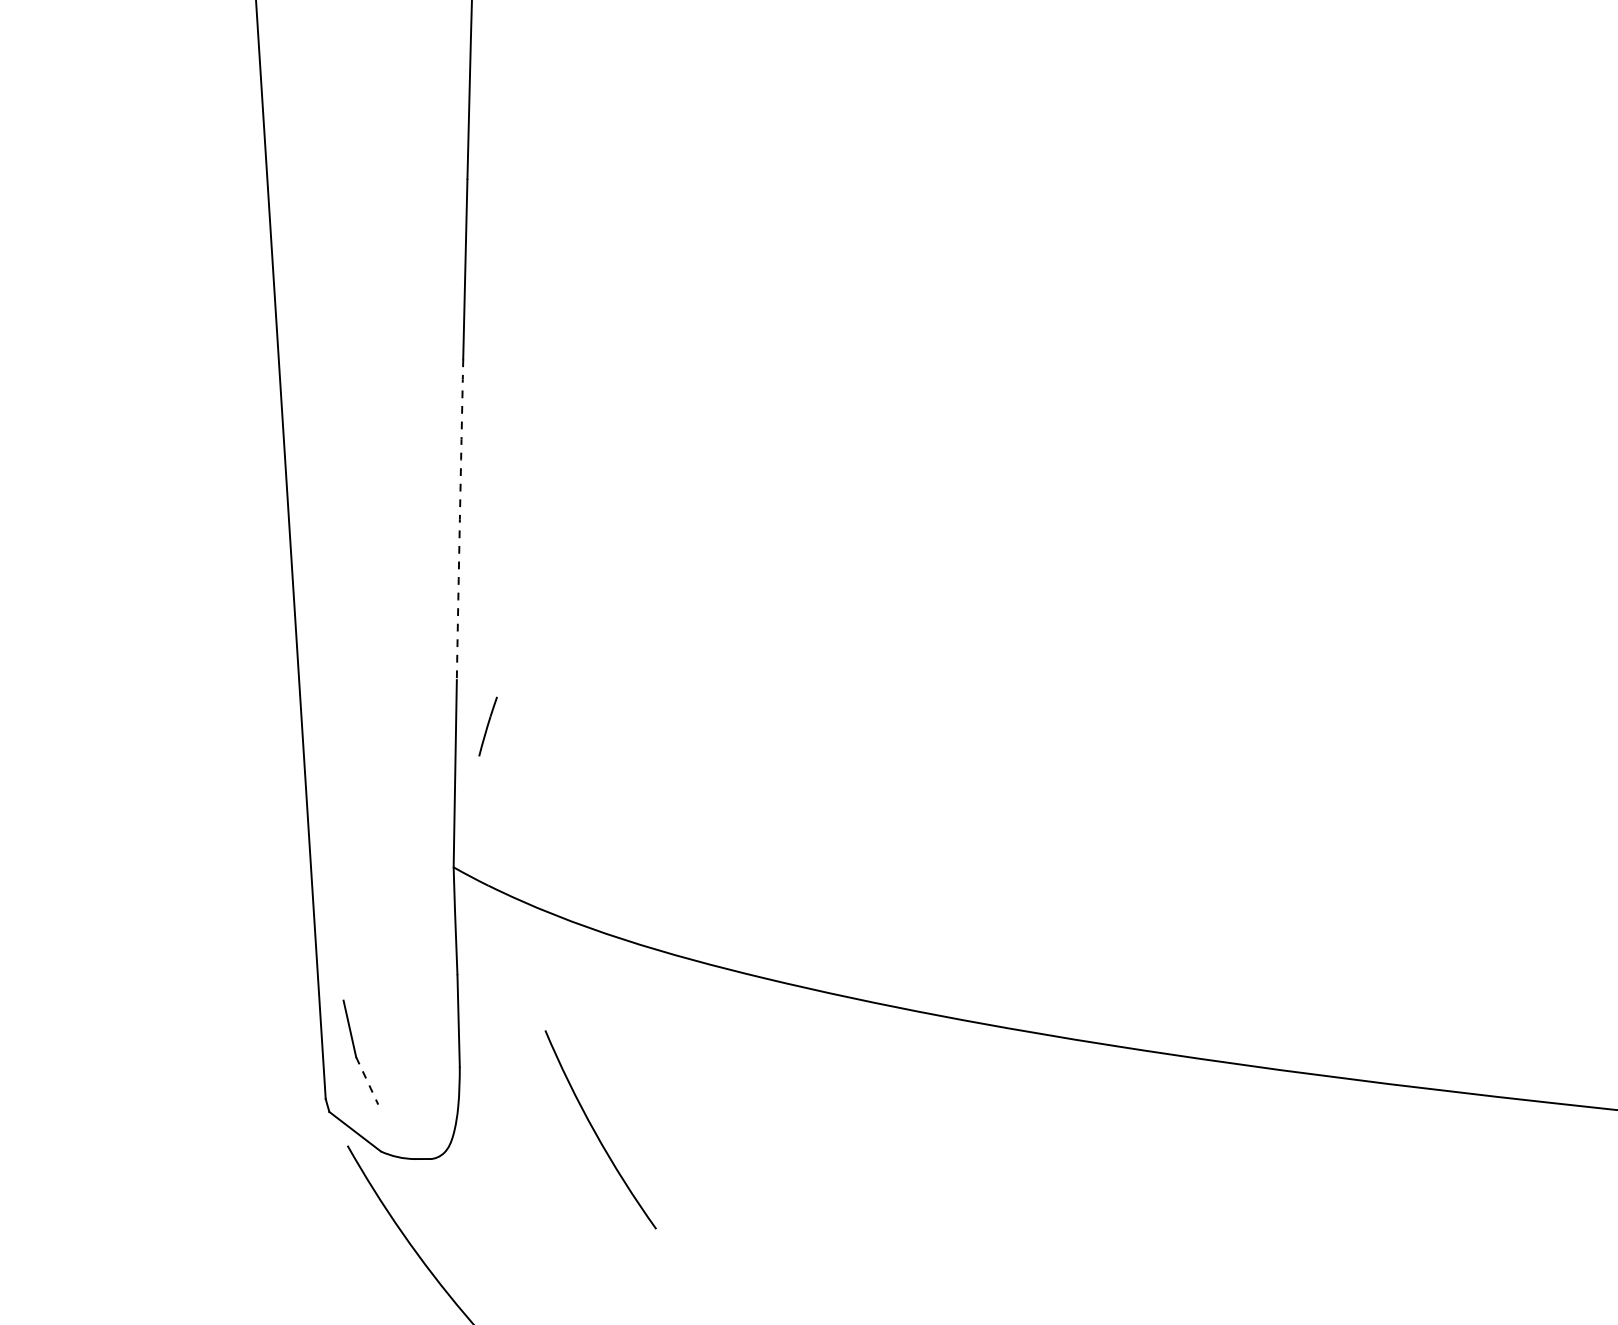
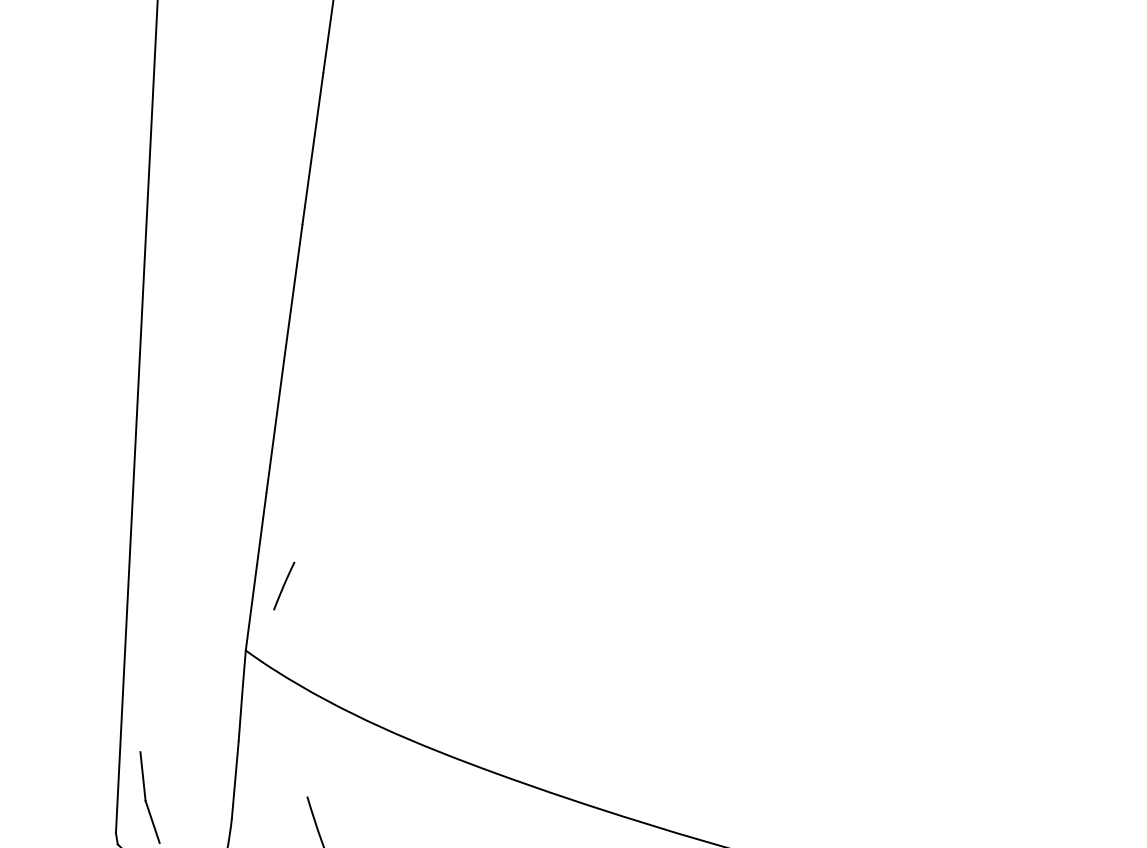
arc: (459, 519) -> (284, 358), dashed -> solid
line: (487, 726) -> (283, 585), moved
line: (367, 1081) -> (152, 822), dashed -> solid

